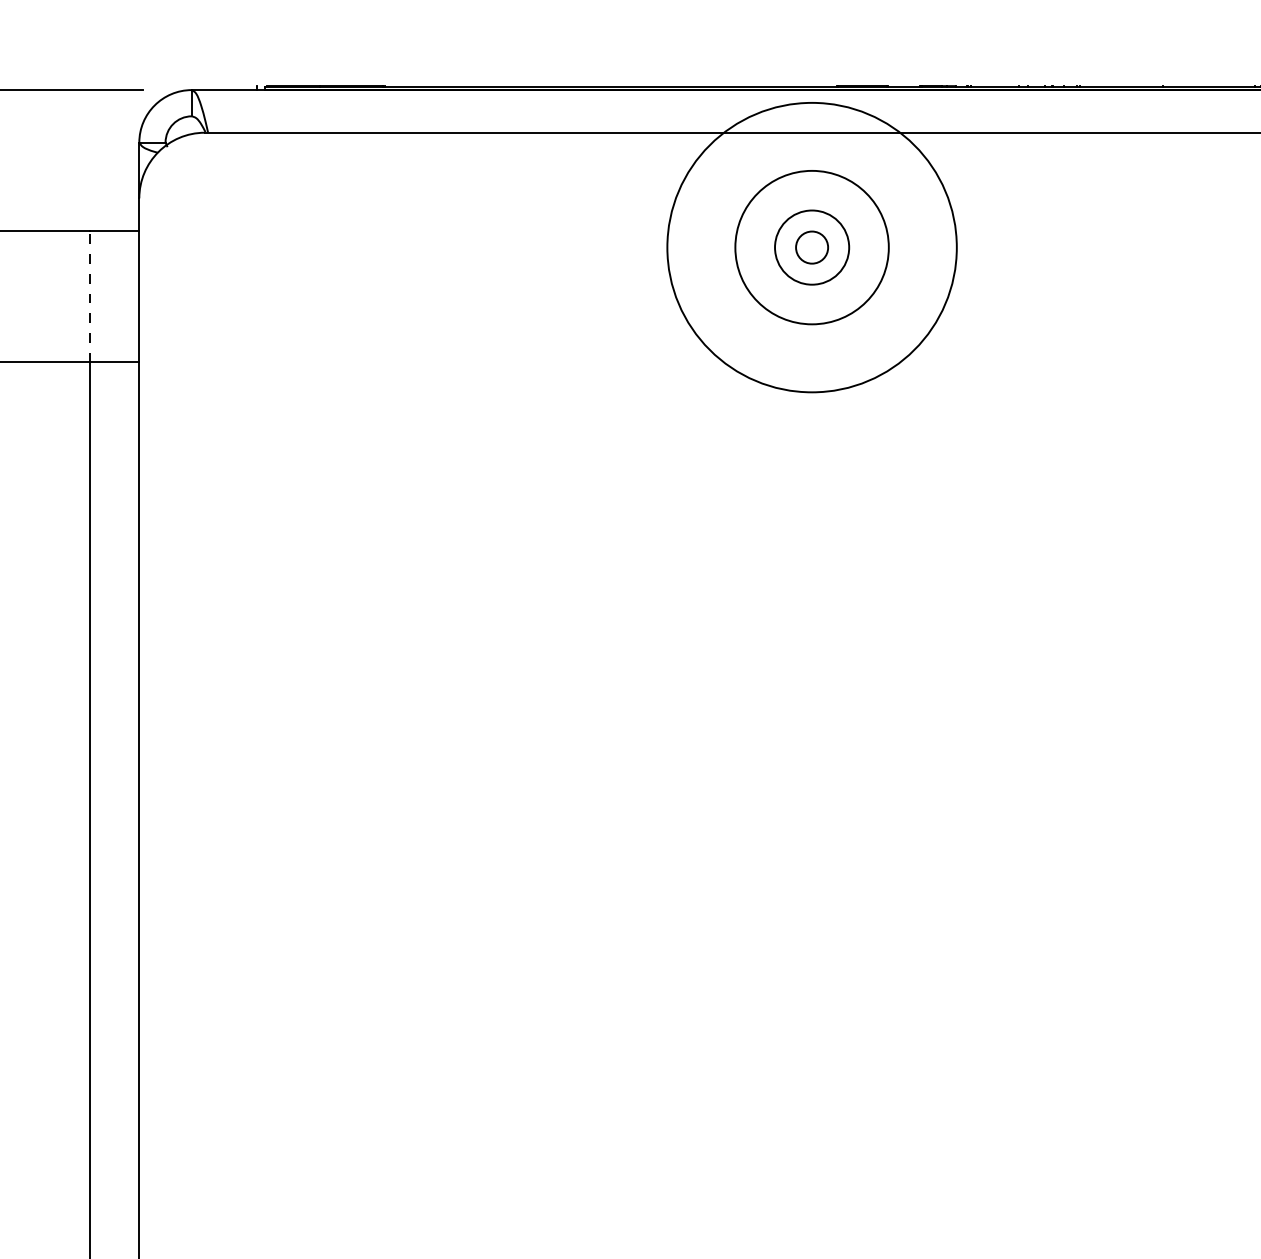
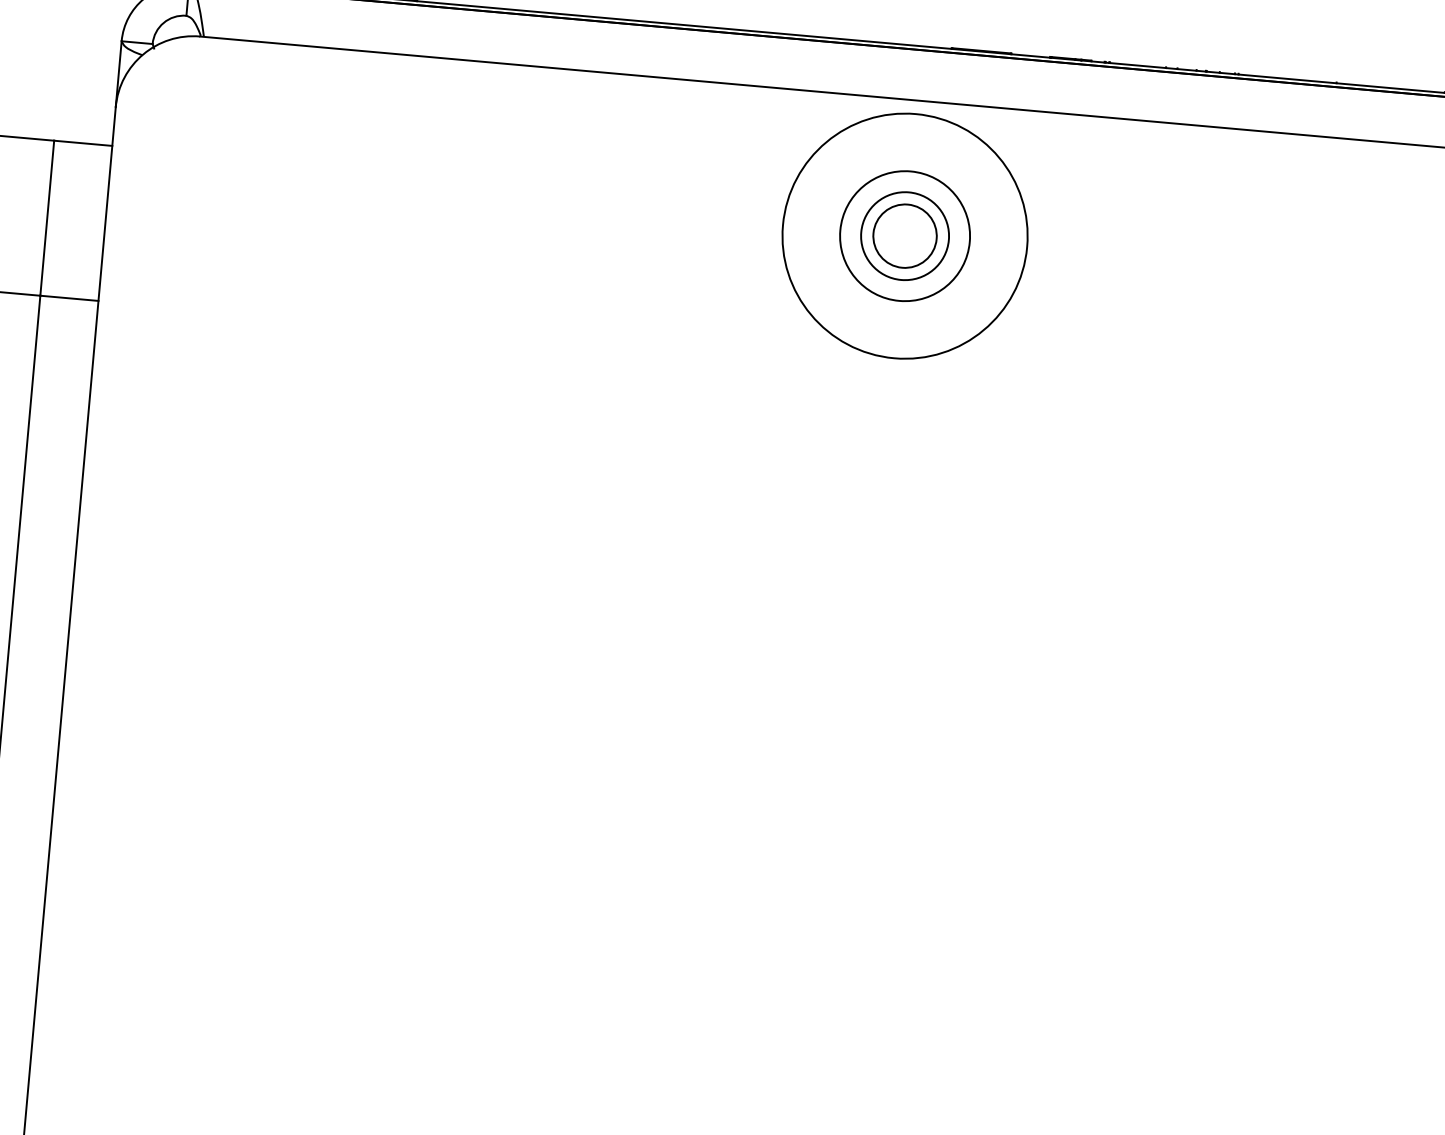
circle: (811, 247) -> (904, 235), size x0.71
circle: (811, 247) -> (904, 235), size x0.71
circle: (811, 247) -> (904, 235), size x1.67
line: (90, 296) -> (47, 217), dashed -> solid

